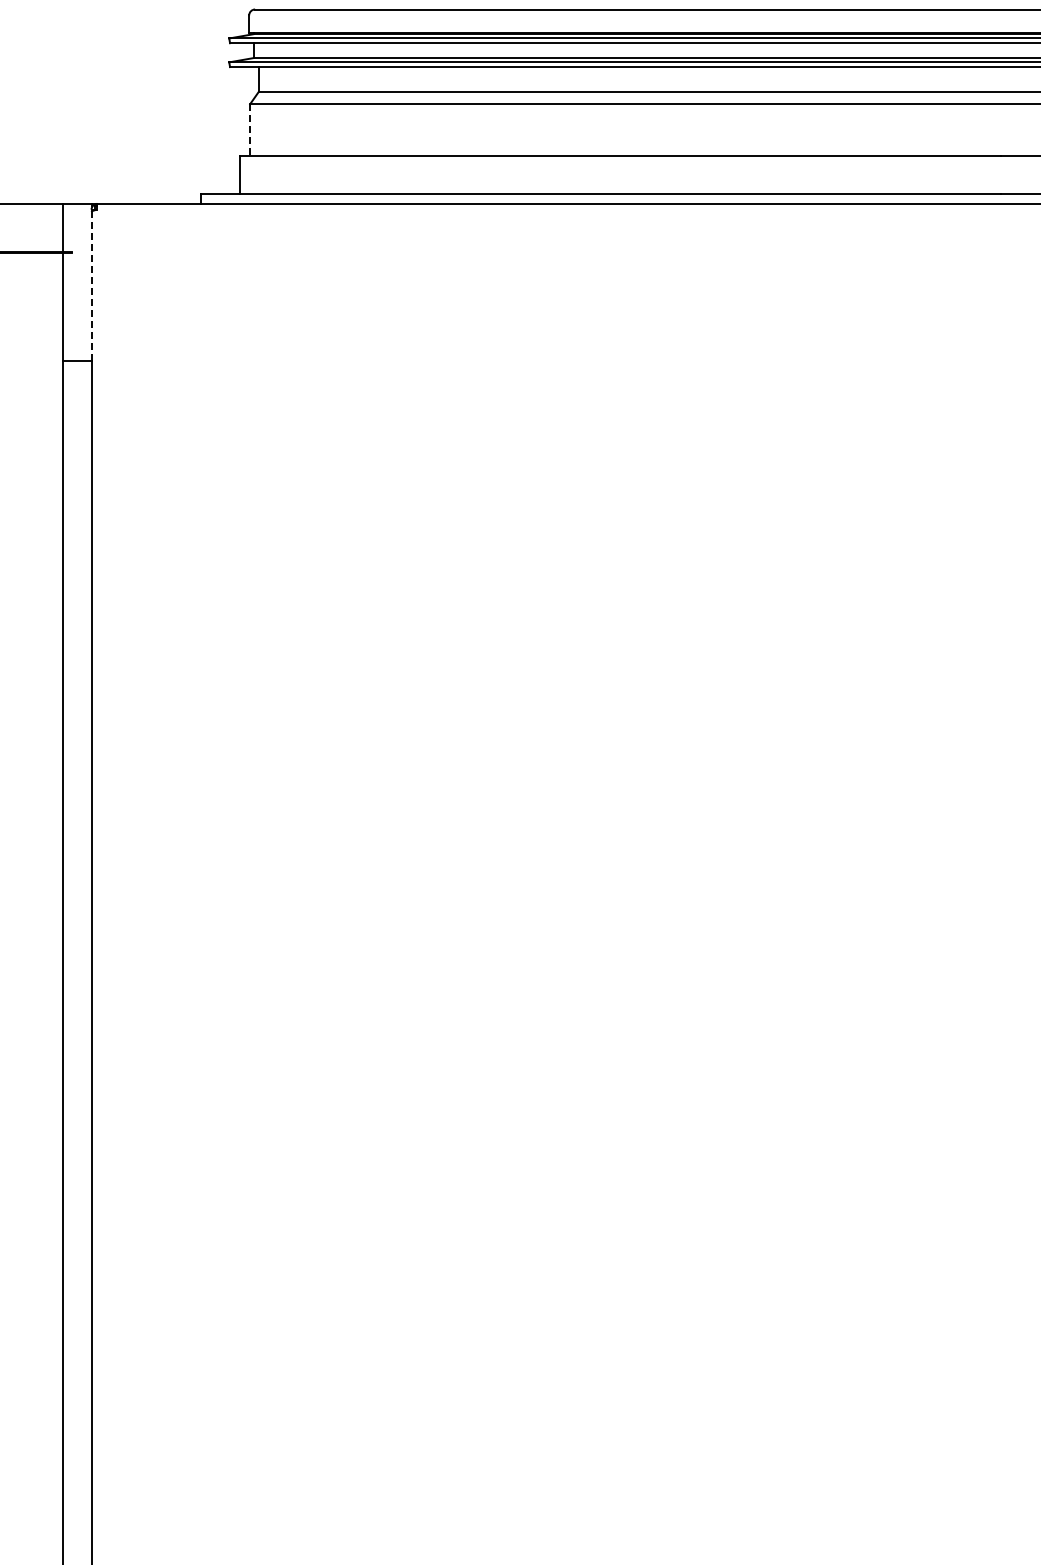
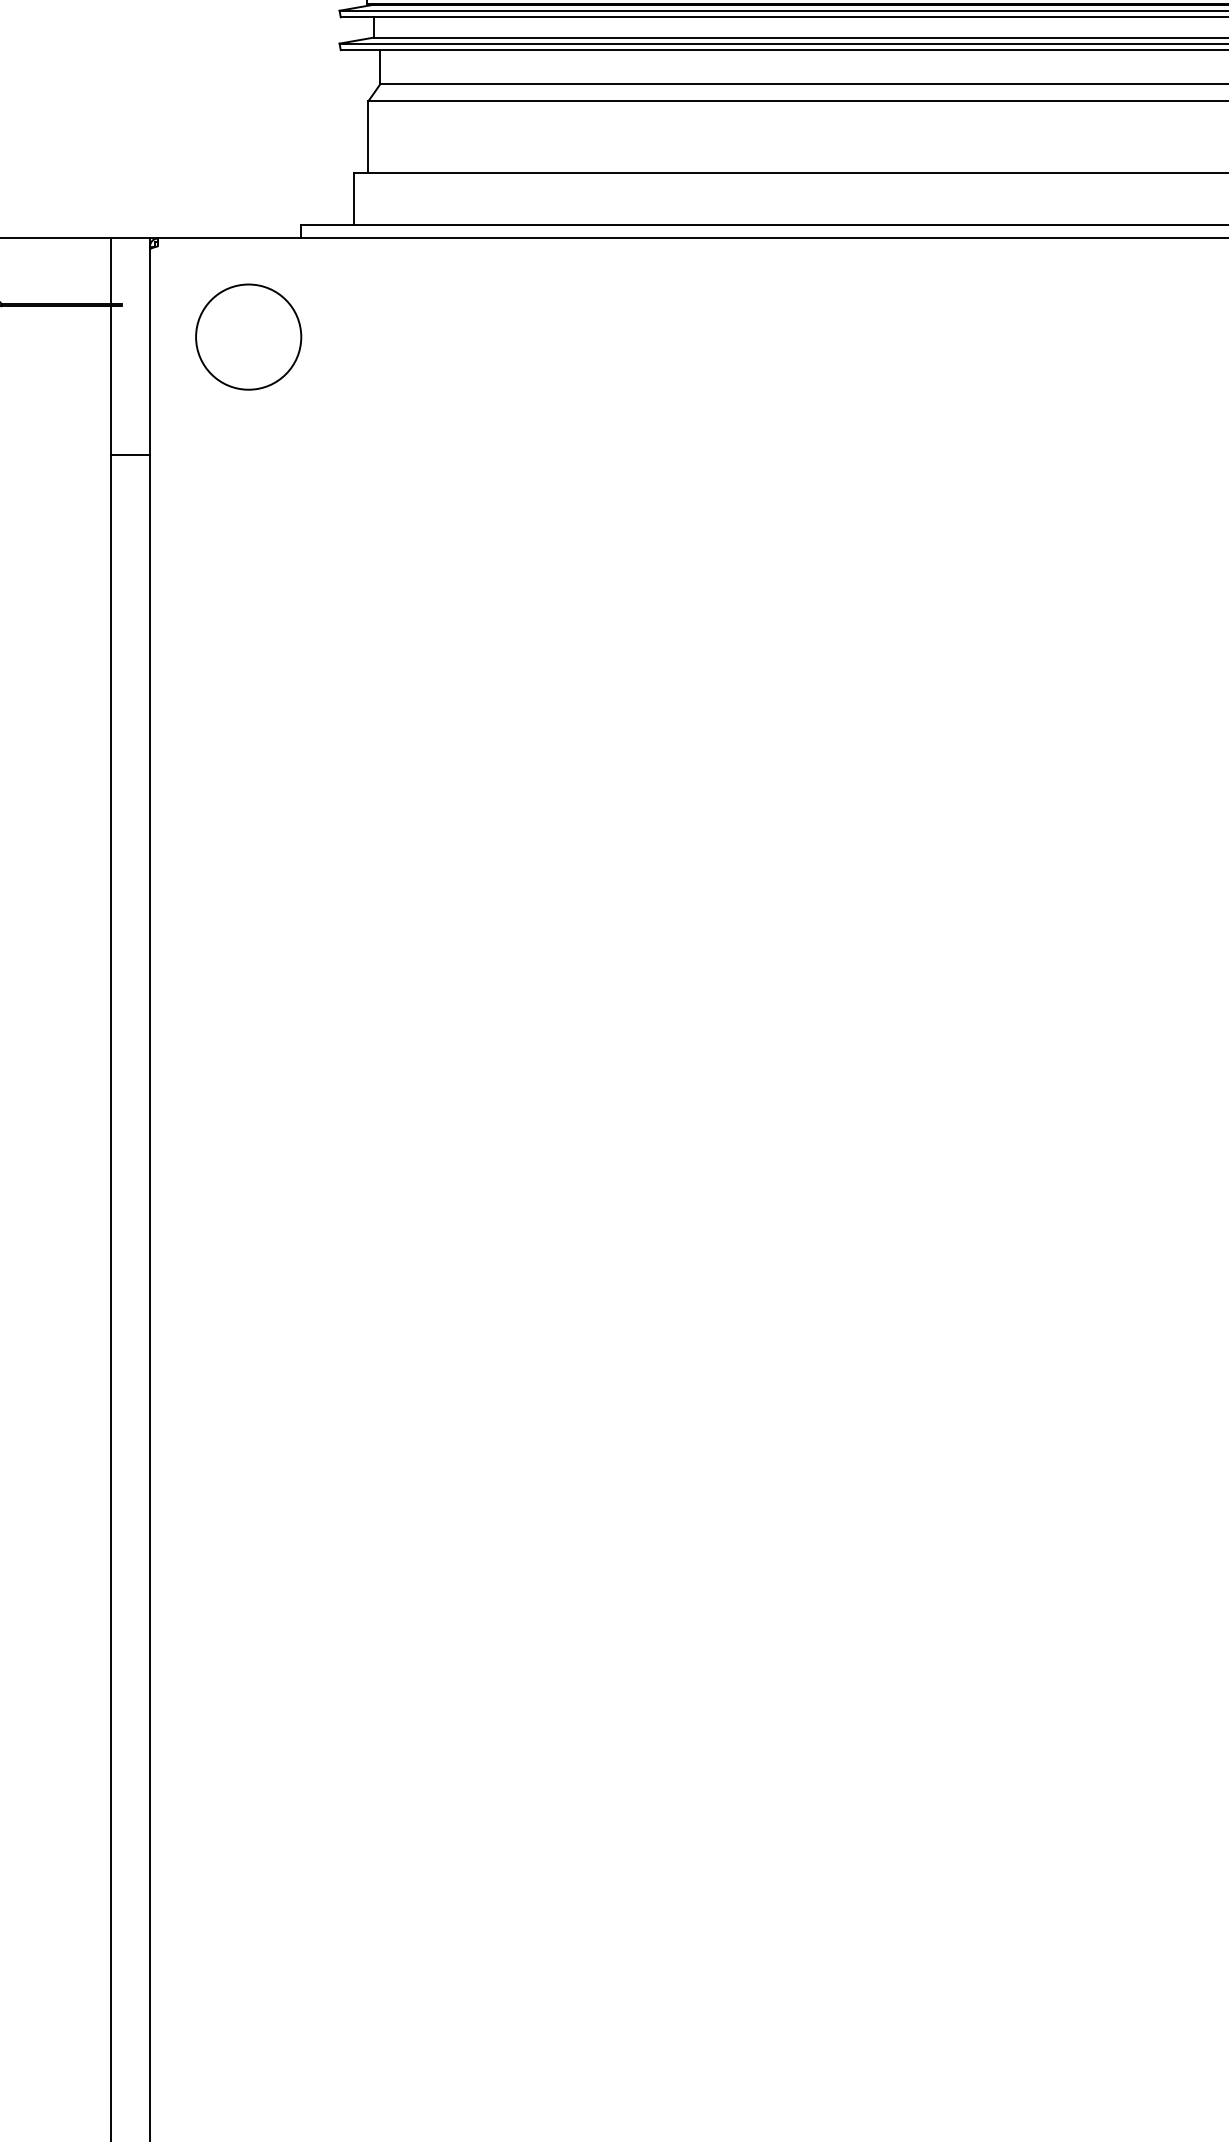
line: (250, 130) -> (368, 137), dashed -> solid
circle: (163, 275) -> (249, 337), added
line: (91, 282) -> (149, 346), dashed -> solid

